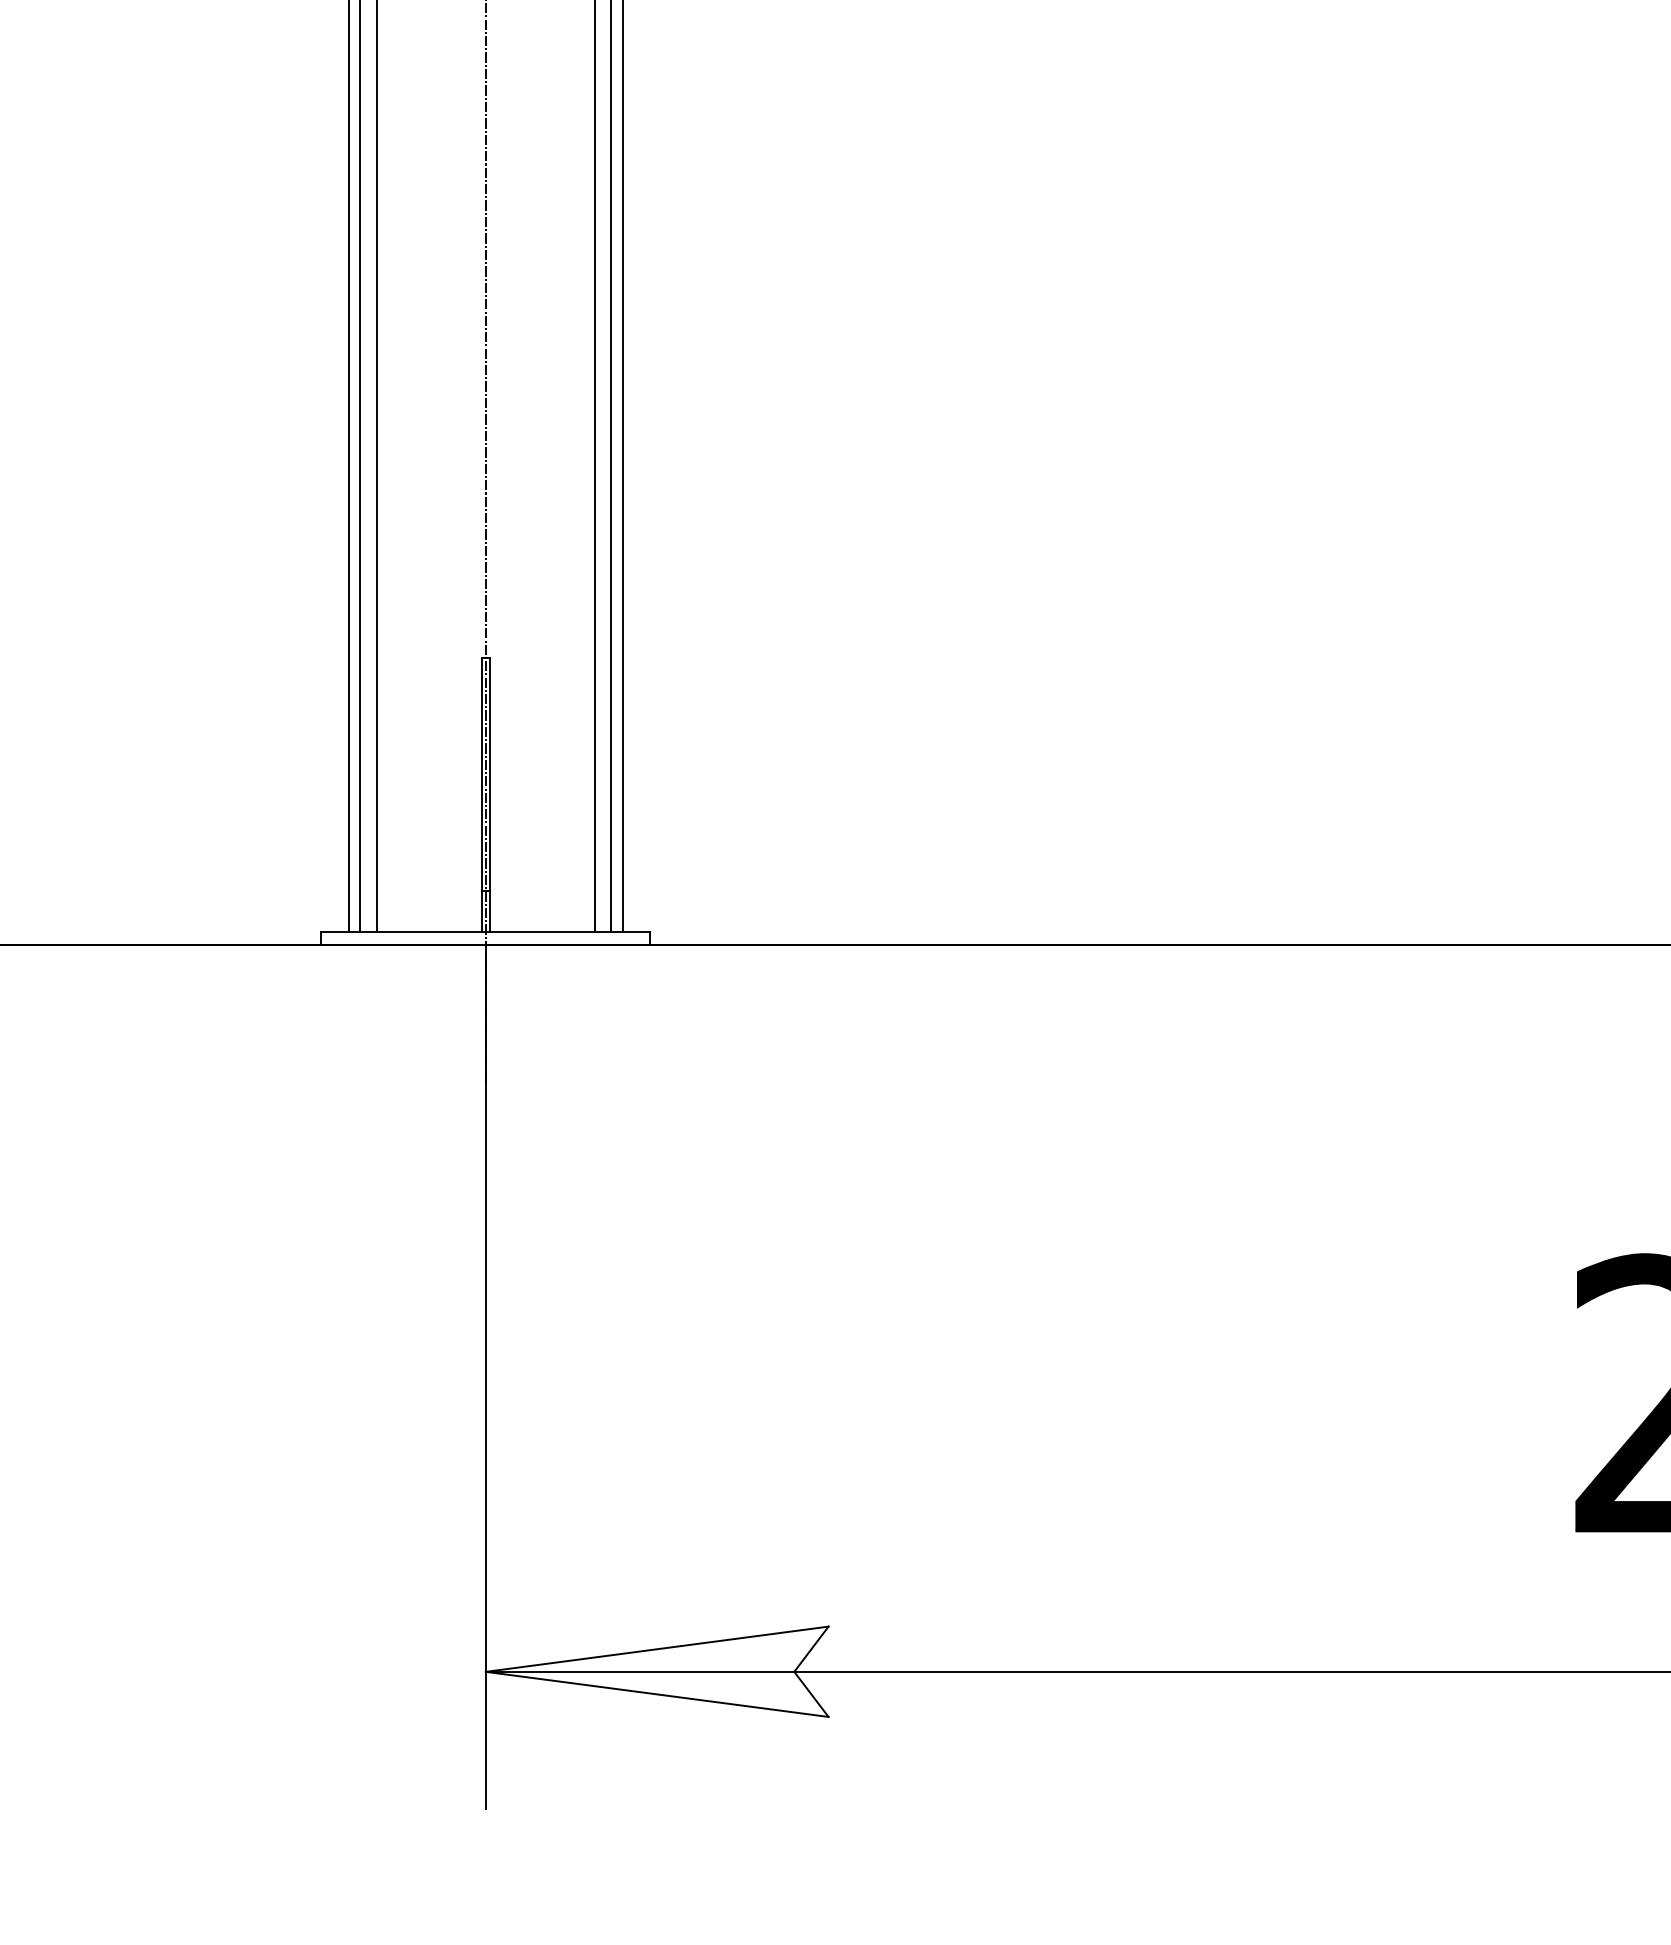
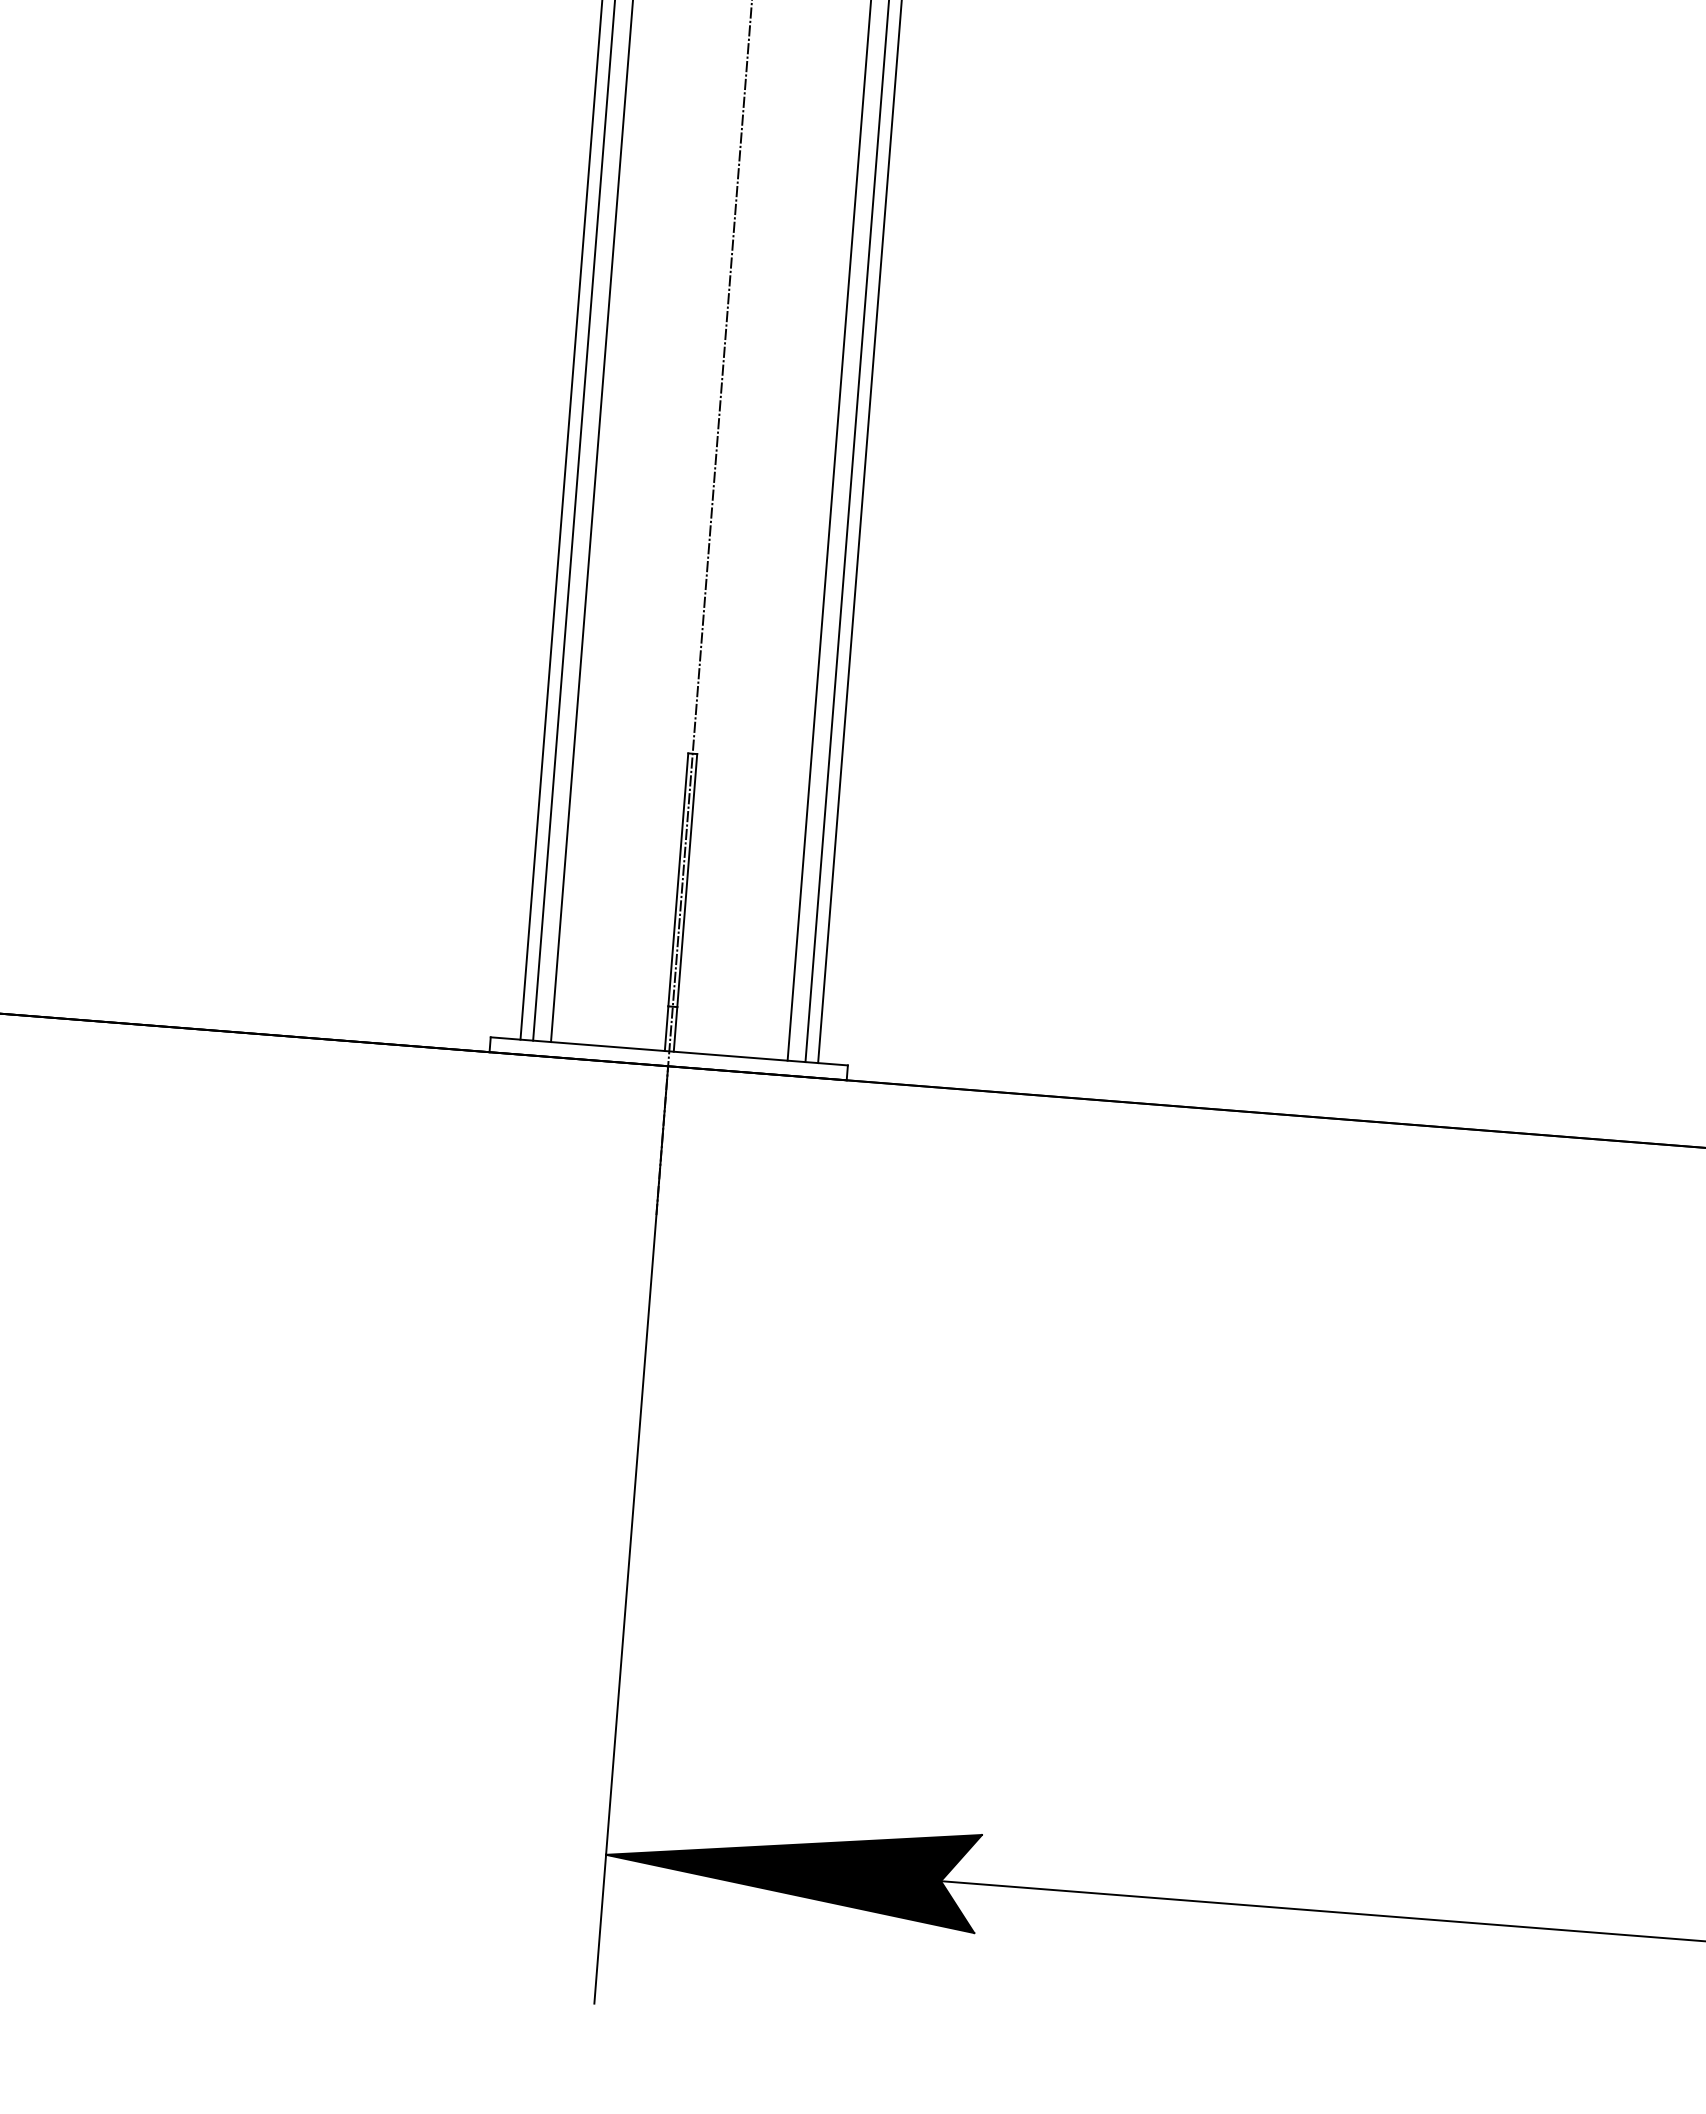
fill: (656, 1671) -> (791, 1869), added

